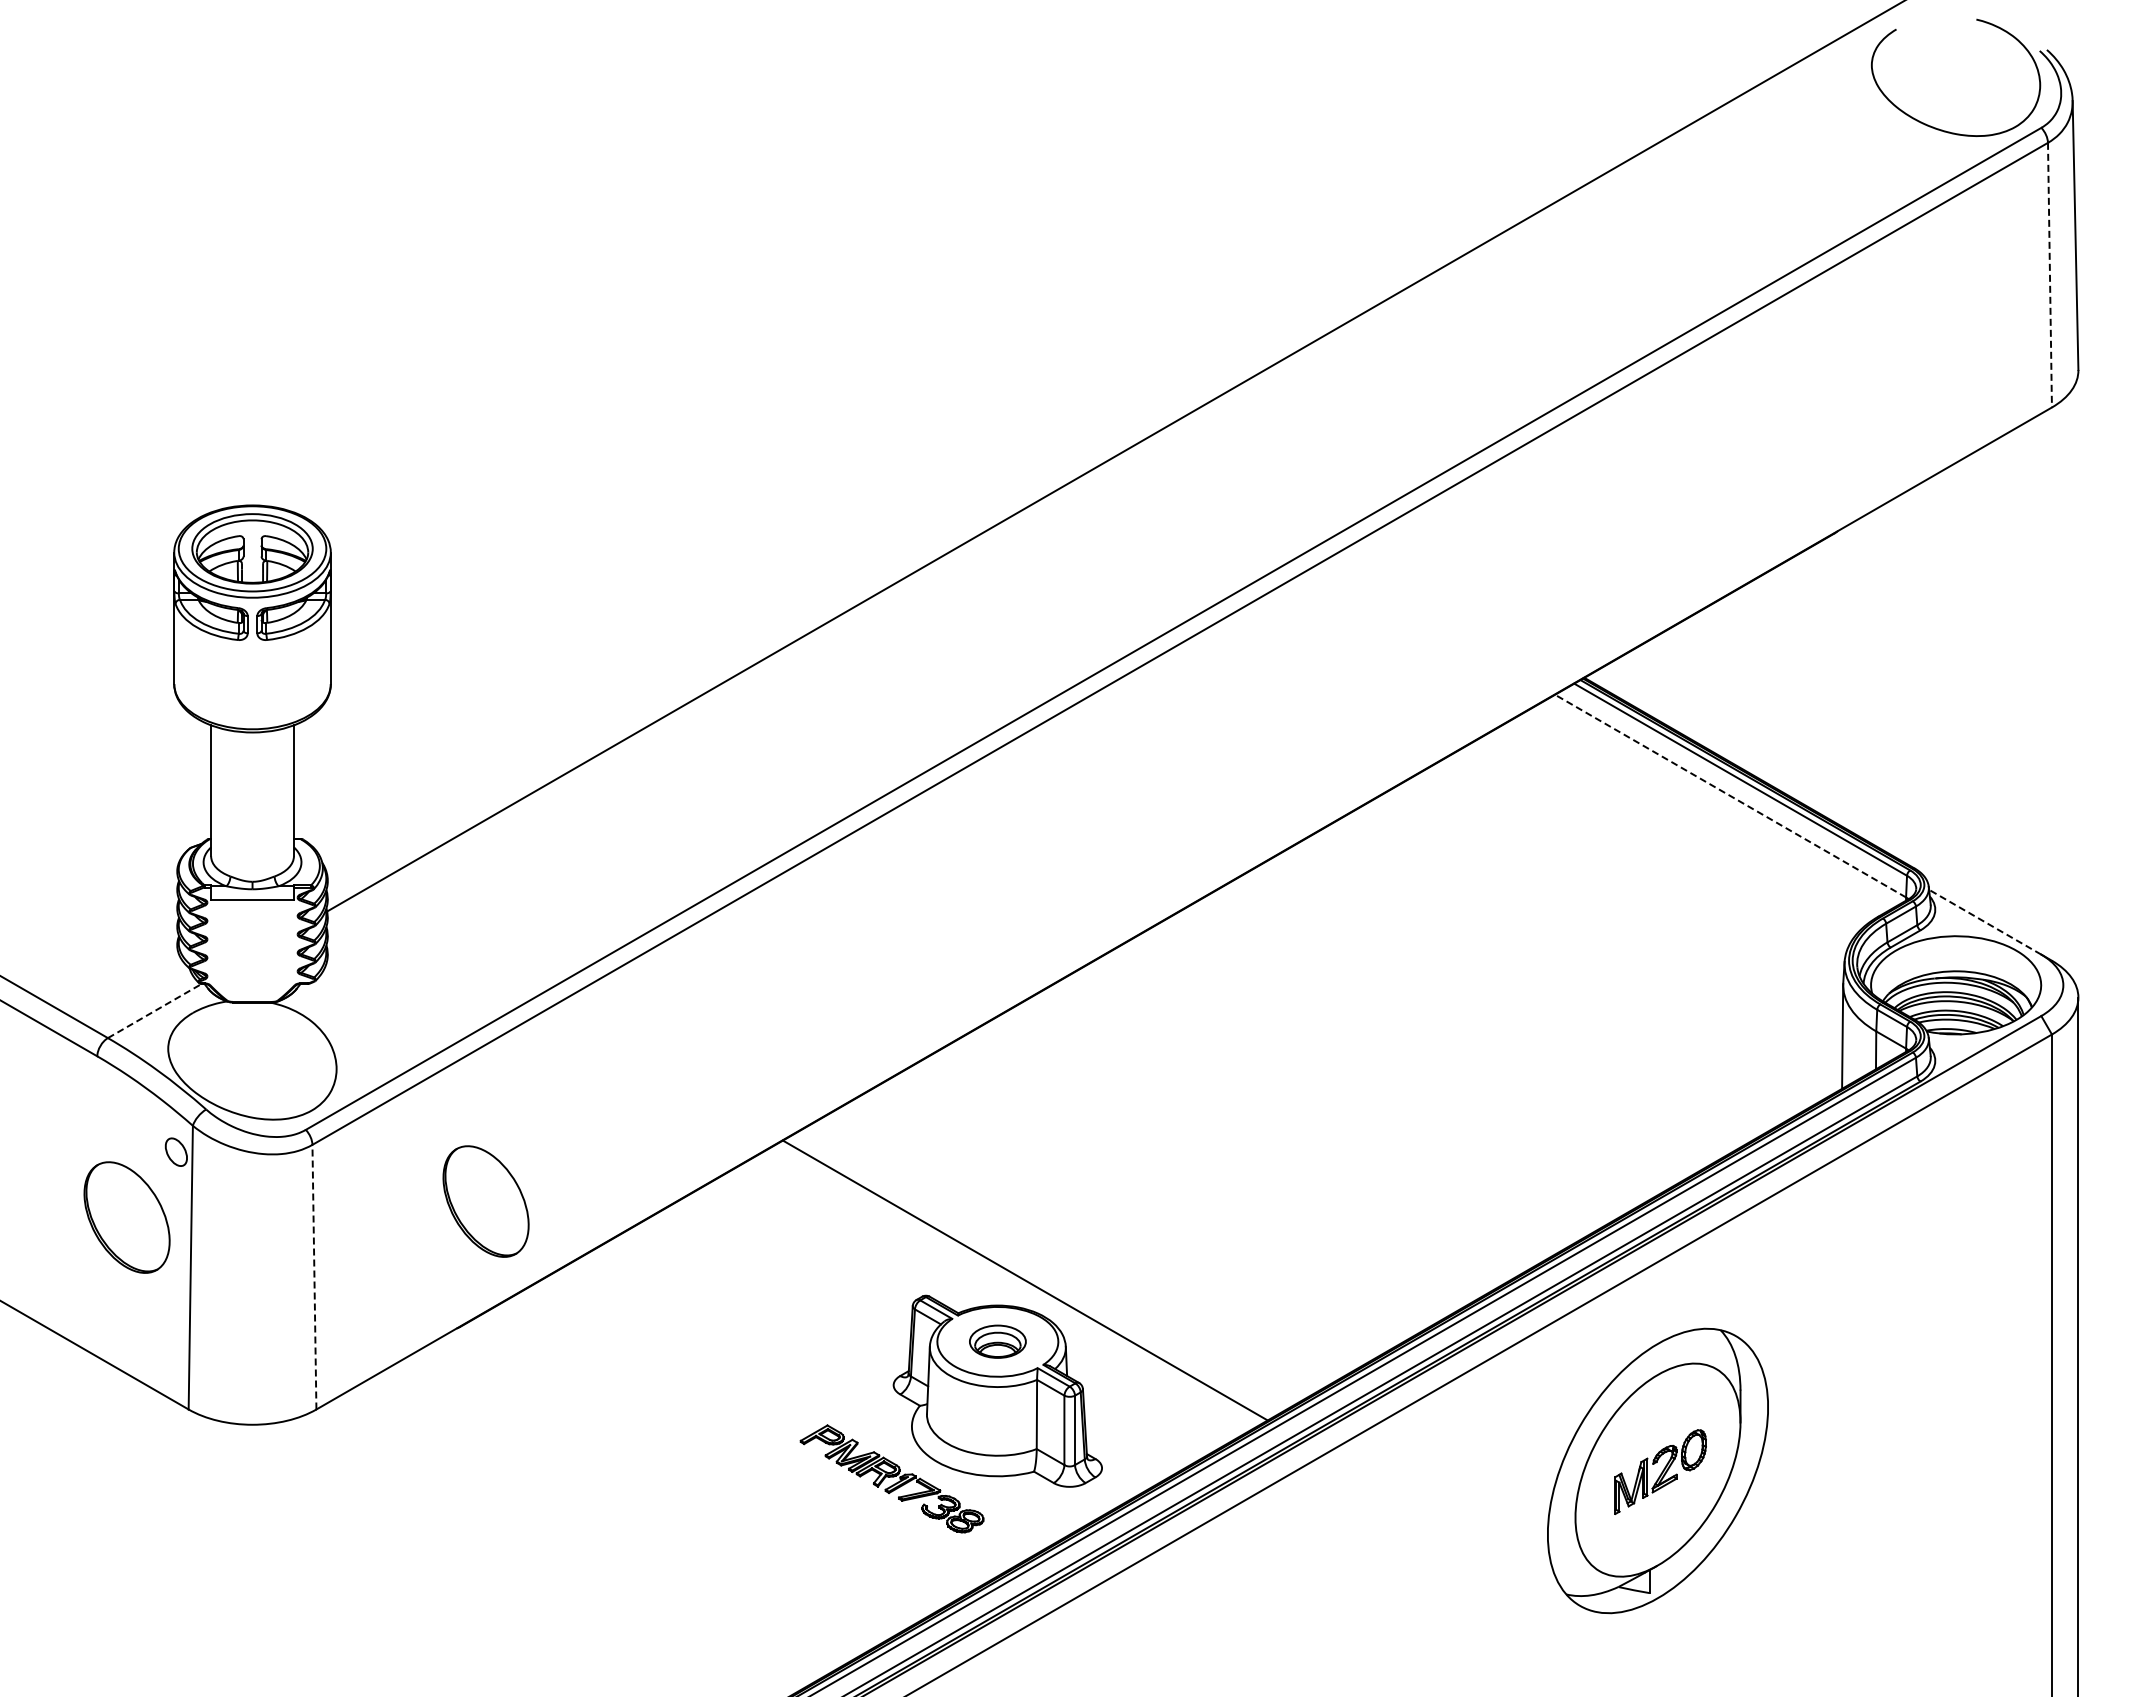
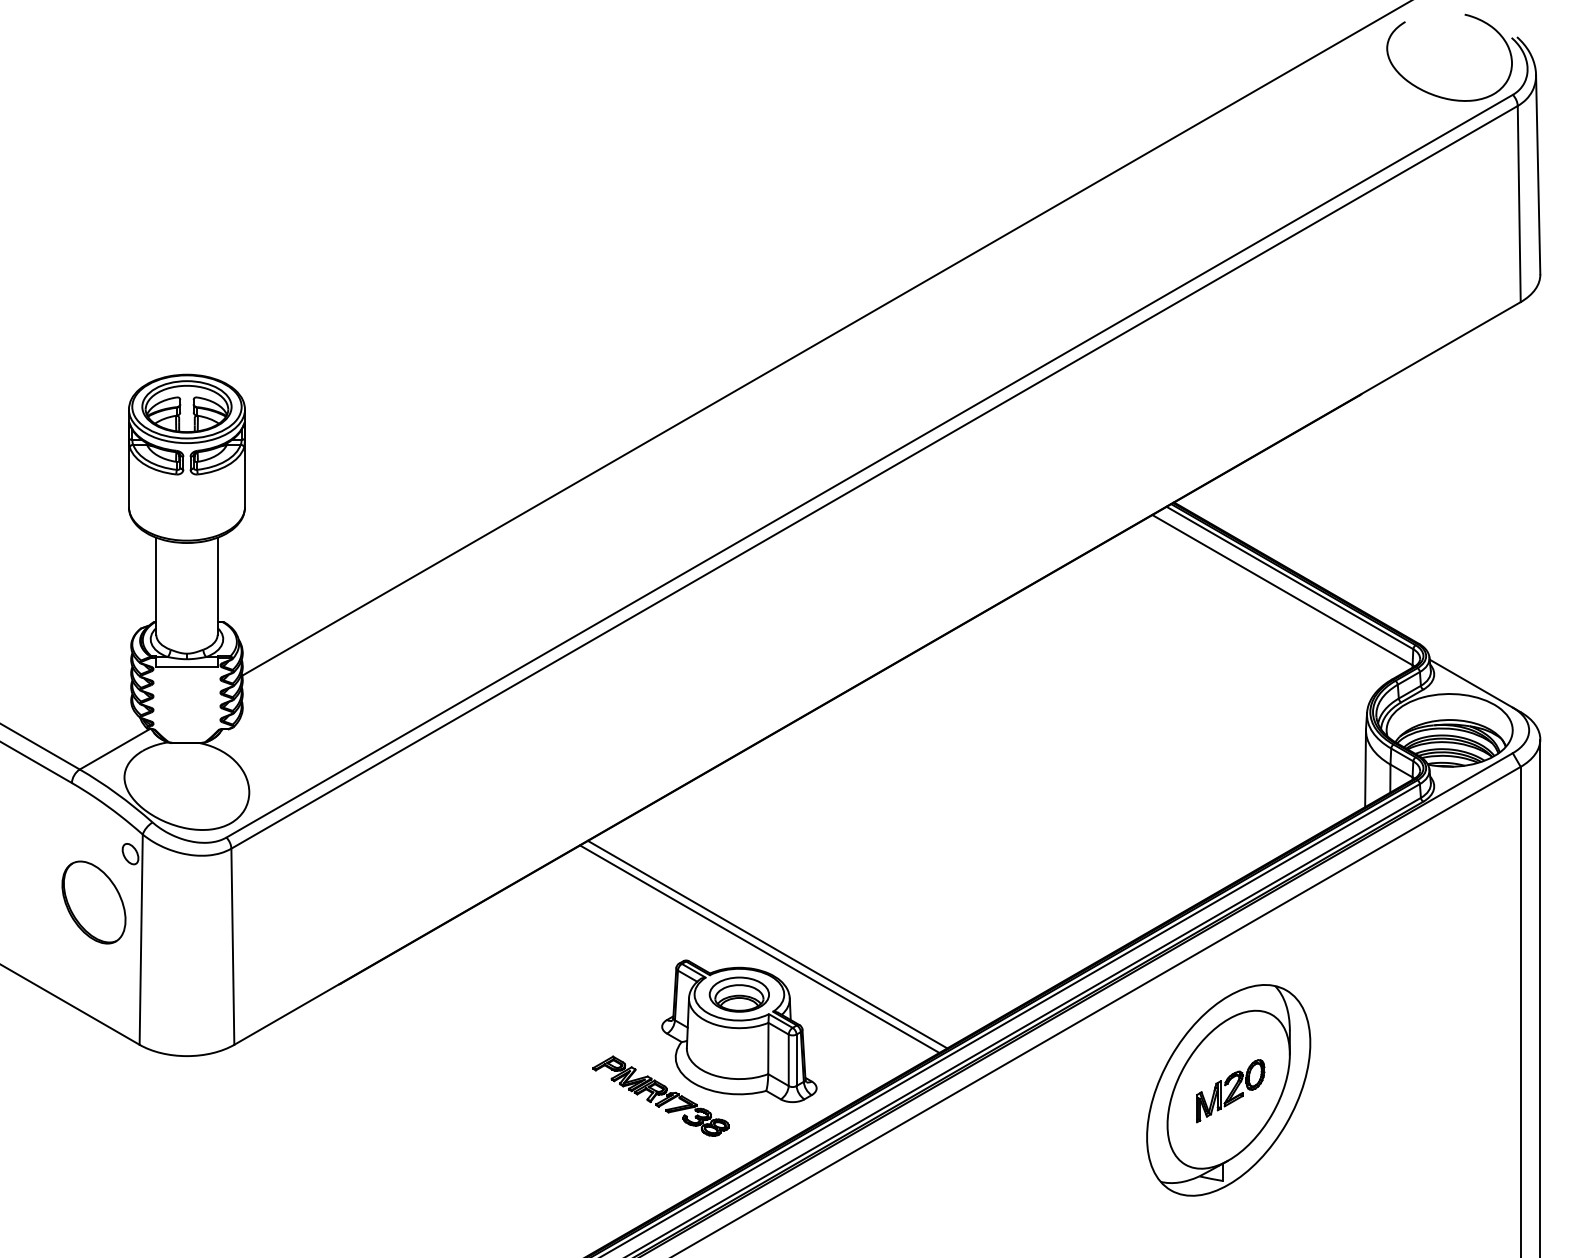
line: (2049, 275) -> (1518, 204), dashed -> solid
line: (1730, 796) -> (1282, 590), dashed -> solid
line: (1985, 922) -> (1471, 683), dashed -> solid
line: (155, 1010) -> (115, 749), dashed -> solid
part: (485, 1201) -> (359, 890), removed
line: (1035, 1274) -> (767, 944), added
line: (314, 1276) -> (232, 946), dashed -> solid
part: (997, 1341) -> (739, 994), size x1.43

